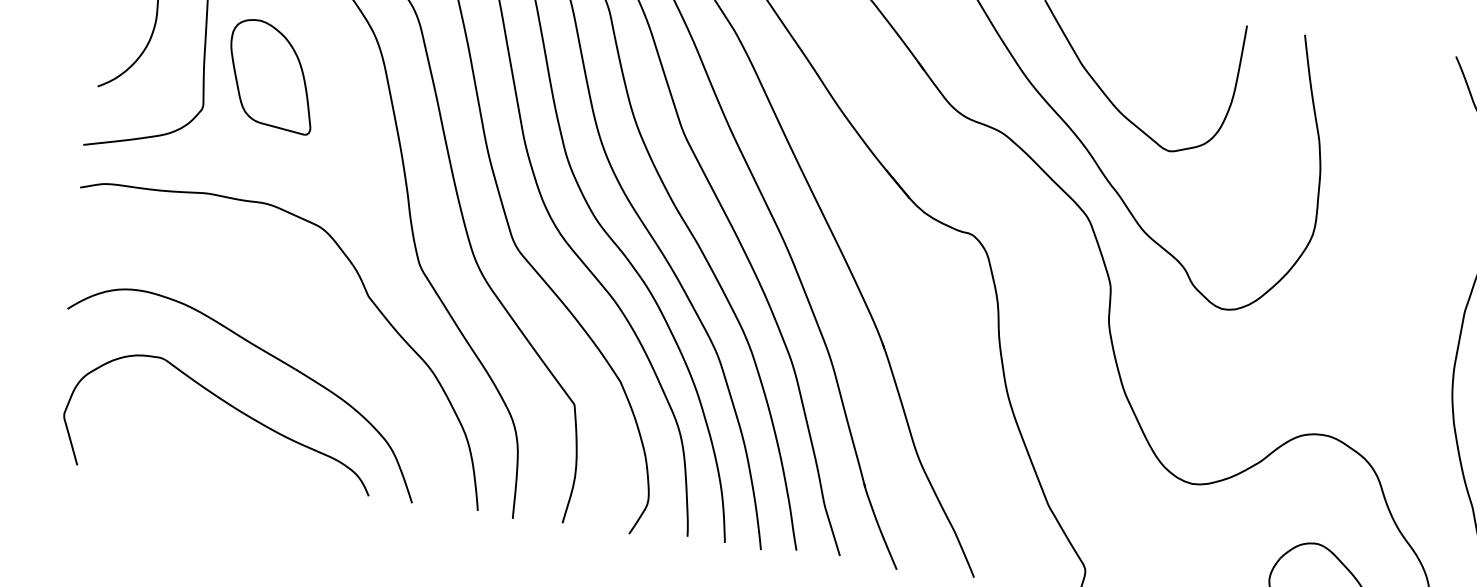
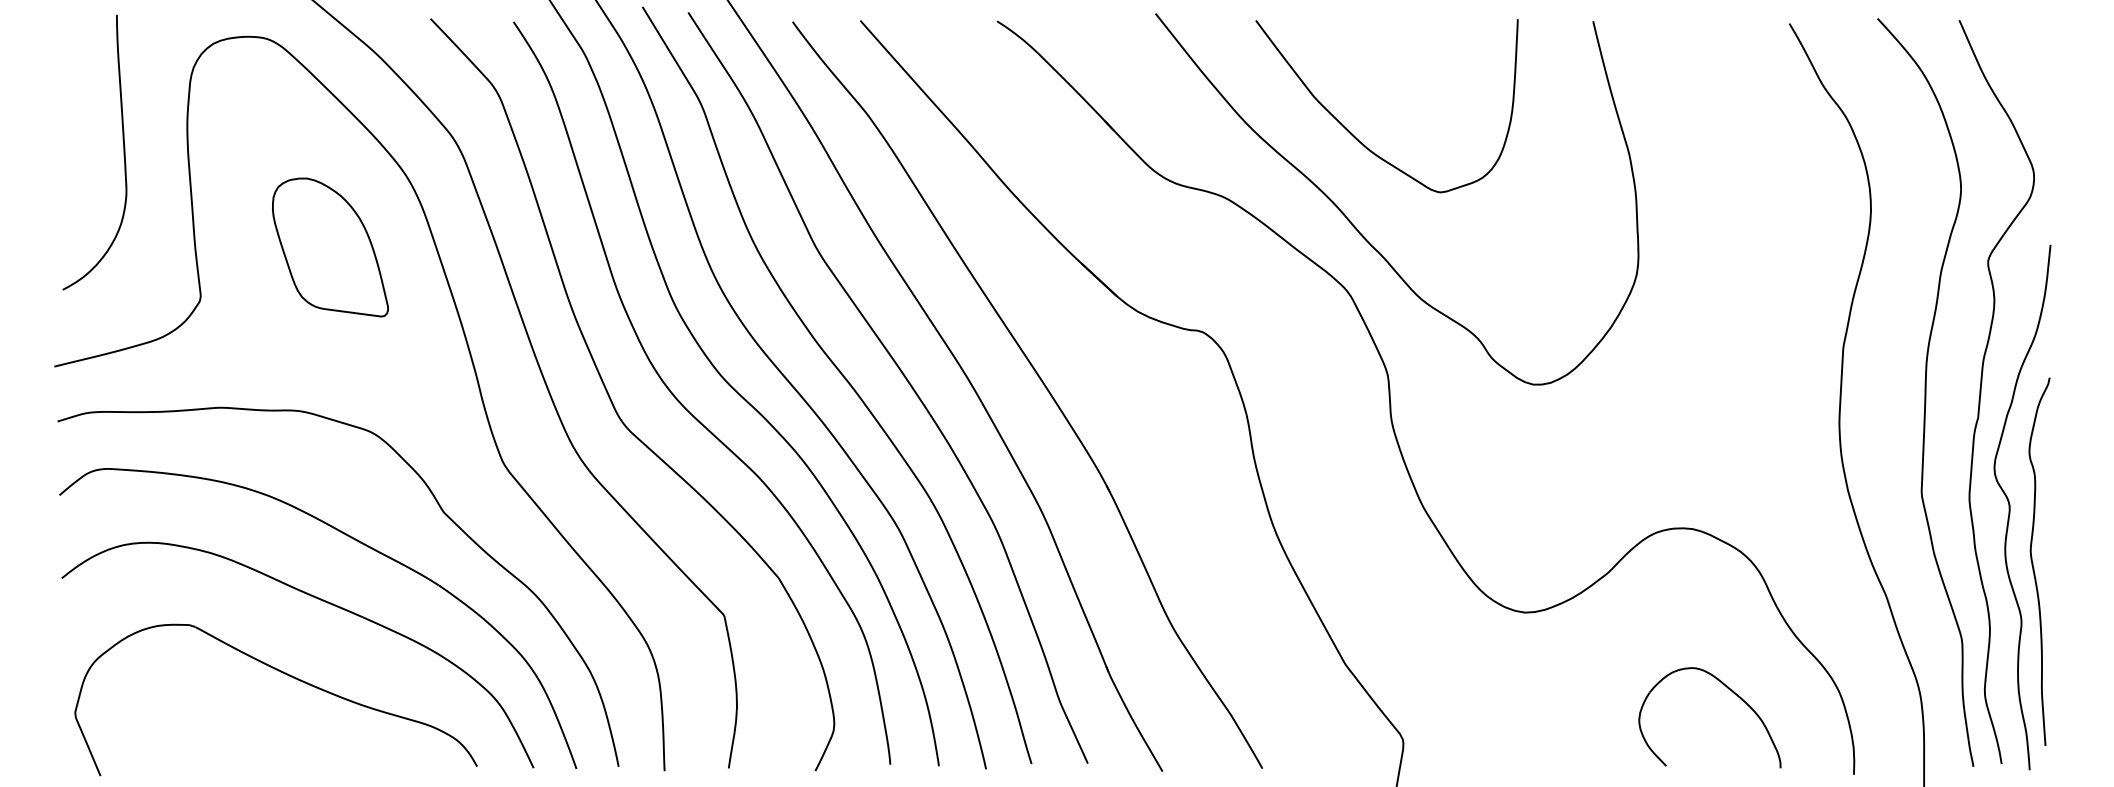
part: (272, 76) -> (330, 247), moved
part: (298, 310) -> (356, 541), added

